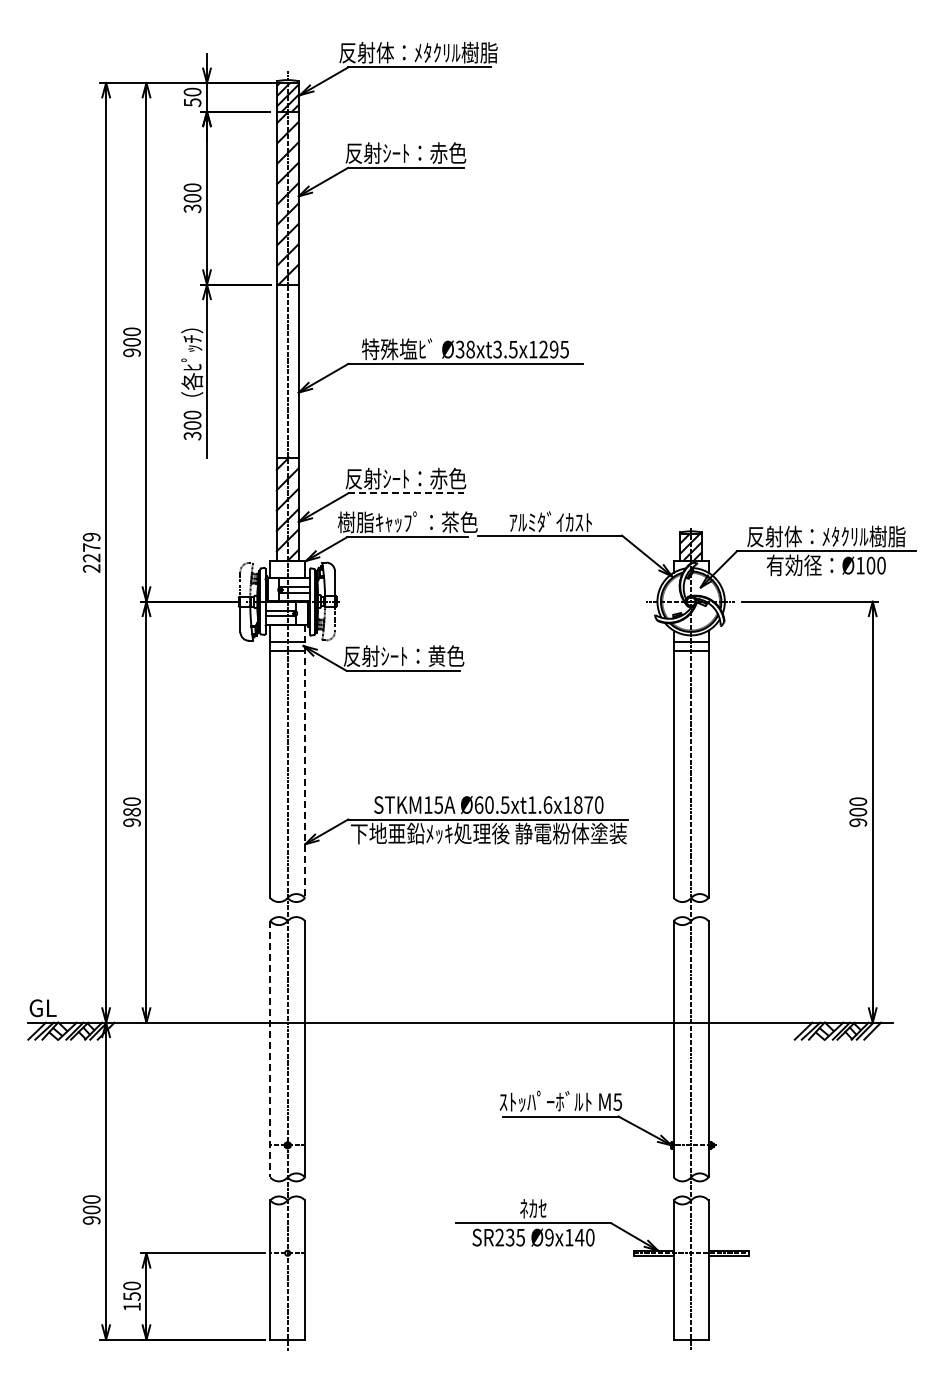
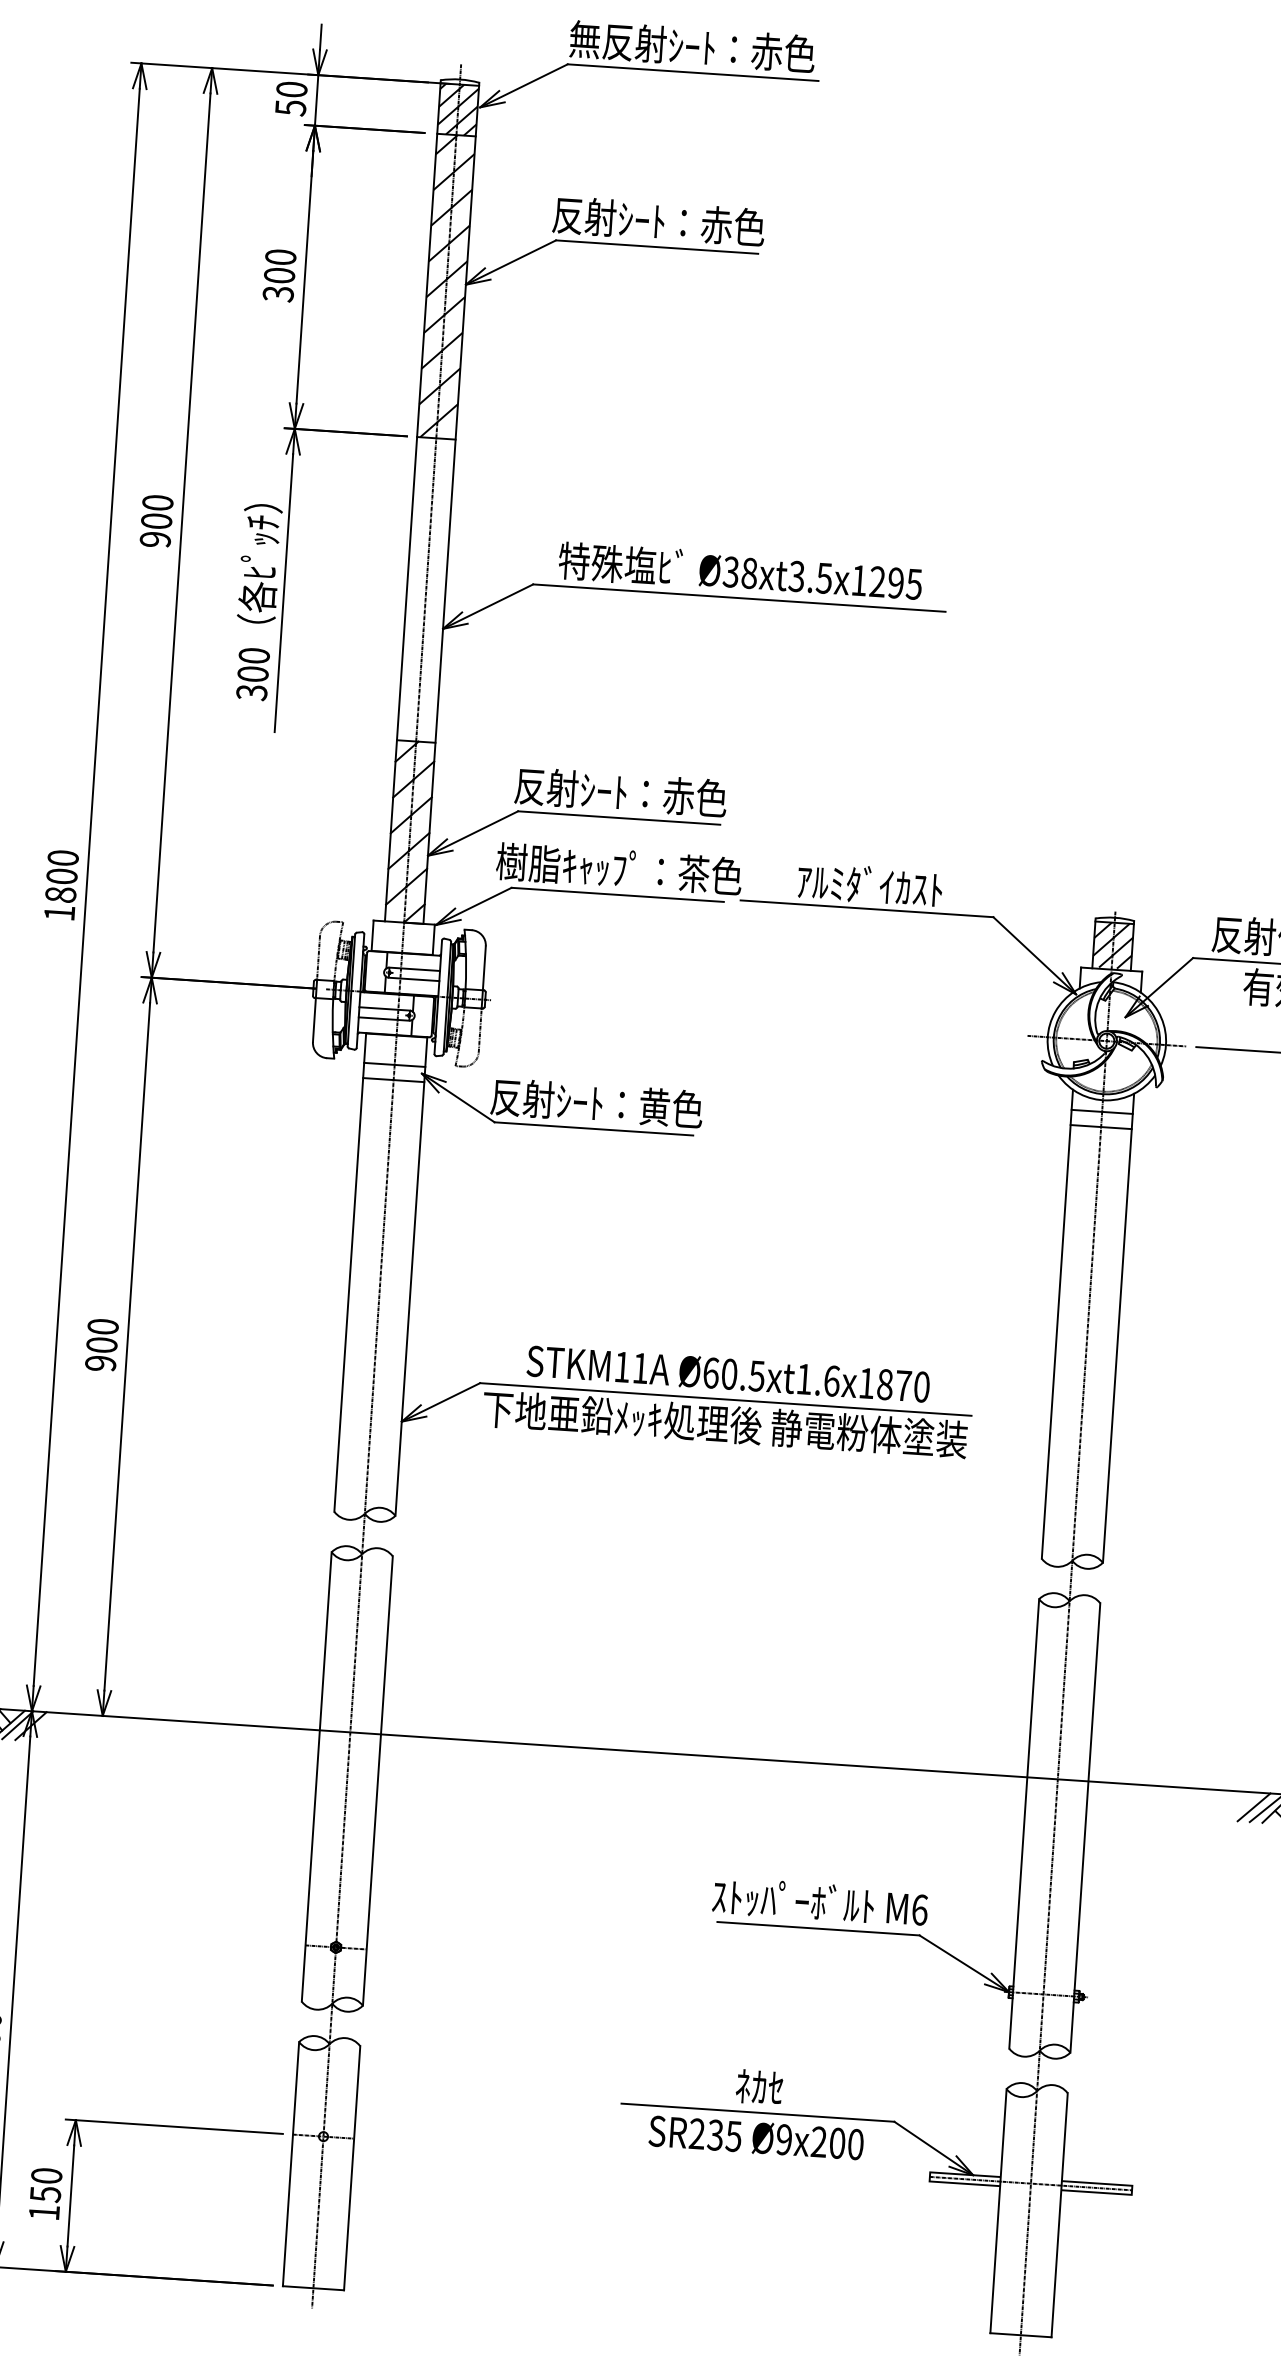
text: (418, 52) -> (692, 46), 反射体：ﾒﾀｸﾘﾙ樹脂 -> 無反射ｼｰﾄ：赤色
line: (405, 493) -> (618, 818), dashed -> solid
text: (91, 552) -> (61, 885), 2279 -> 1800
line: (305, 762) -> (411, 1278), dashed -> solid
text: (438, 804) -> (640, 1367), STKM15A -> STKM11A
text: (131, 811) -> (101, 1343), 980 -> 900
line: (270, 1049) -> (317, 1777), dashed -> solid
text: (617, 1101) -> (919, 1908), M5 -> M6
text: (574, 1237) -> (828, 2142), Ø9x140 -> Ø9x200

